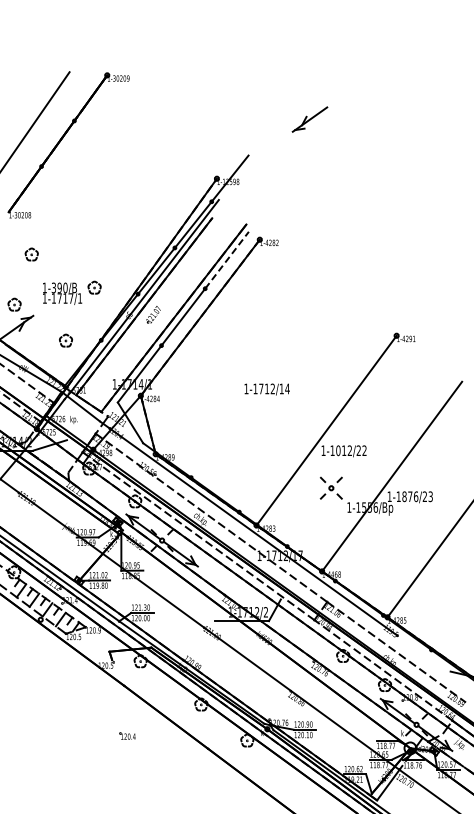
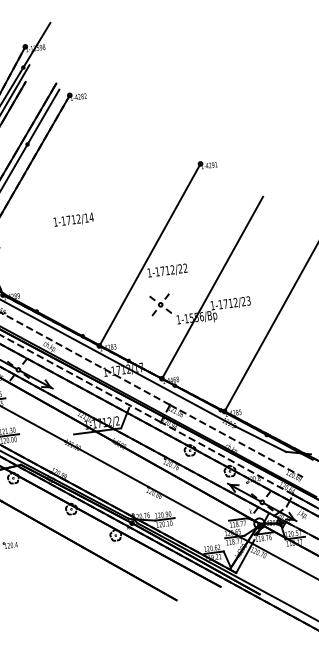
line: (227, 260) -> (43, 117), dashed -> solid
text: (266, 389) -> (73, 220), moved
text: (338, 450) -> (162, 270), 1-1012/22 -> 1-1712/22
text: (410, 496) -> (230, 303), 1-1876/23 -> 1-1712/23
line: (423, 653) -> (260, 439), added

